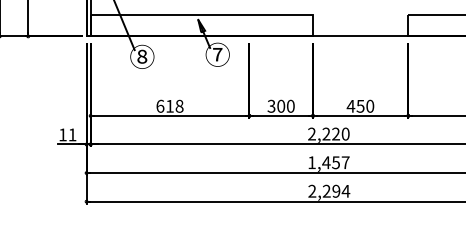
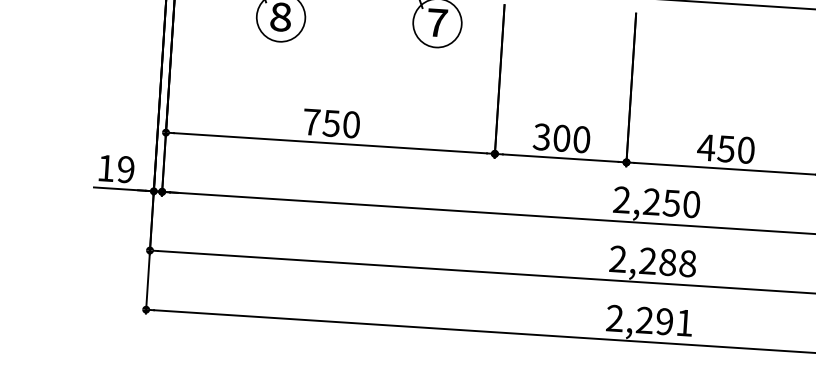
text: (169, 105) -> (330, 121), 618 -> 750
text: (335, 133) -> (670, 201), 2,220 -> 2,250
text: (72, 134) -> (126, 168), 11 -> 19
text: (328, 162) -> (652, 260), 1,457 -> 2,288
text: (345, 191) -> (683, 323), 2,294 -> 2,291

